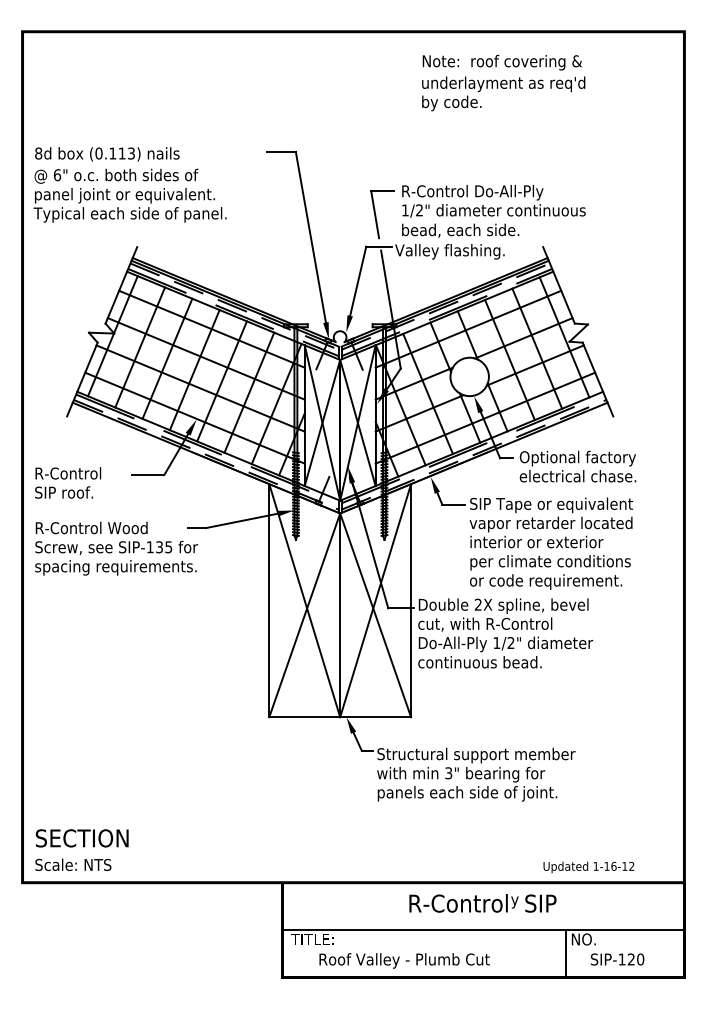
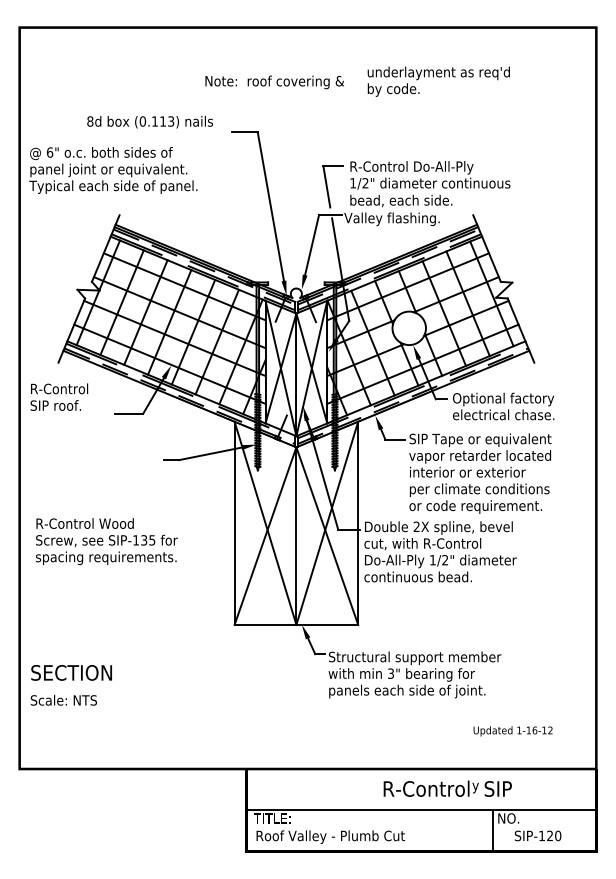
text: (501, 62) -> (274, 82), moved
text: (107, 154) -> (150, 122), moved
text: (68, 482) -> (59, 396), moved
text: (116, 548) -> (106, 541), moved
text: (81, 838) -> (71, 673), moved
text: (73, 864) -> (64, 700), moved
text: (588, 867) -> (512, 731), moved
text: (482, 903) -> (447, 788), moved
text: (404, 960) -> (330, 836), moved

